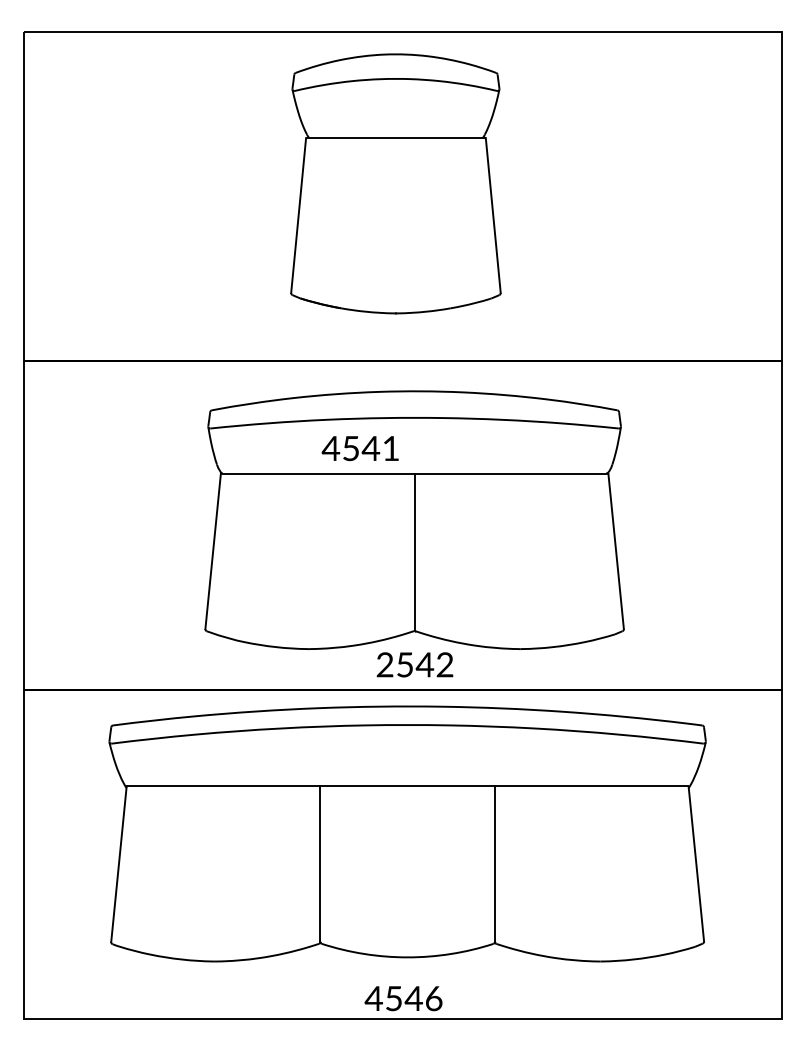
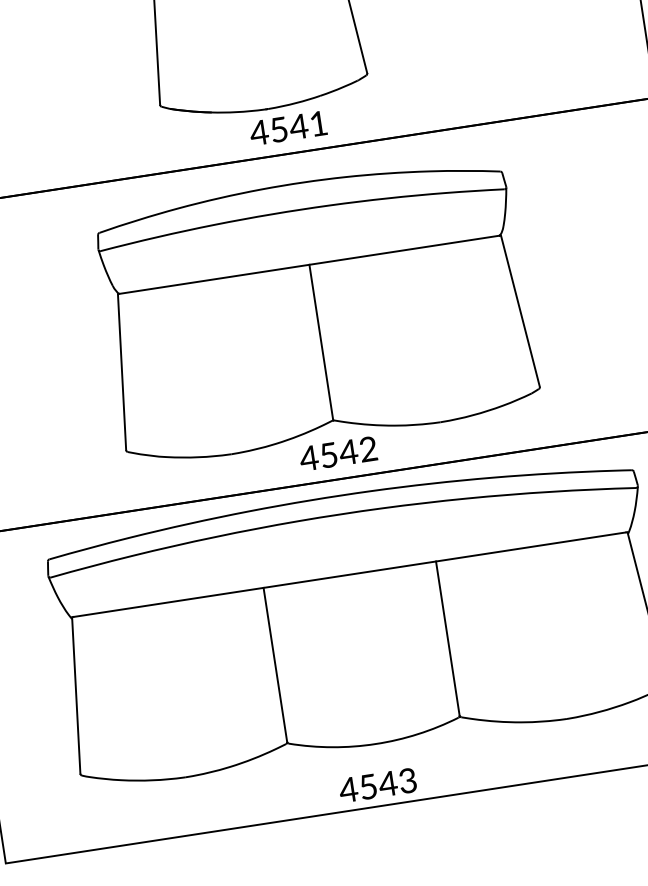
text: (359, 448) -> (287, 128), moved
text: (384, 664) -> (308, 458), 2542 -> 4542
text: (433, 998) -> (407, 780), 4546 -> 4543

